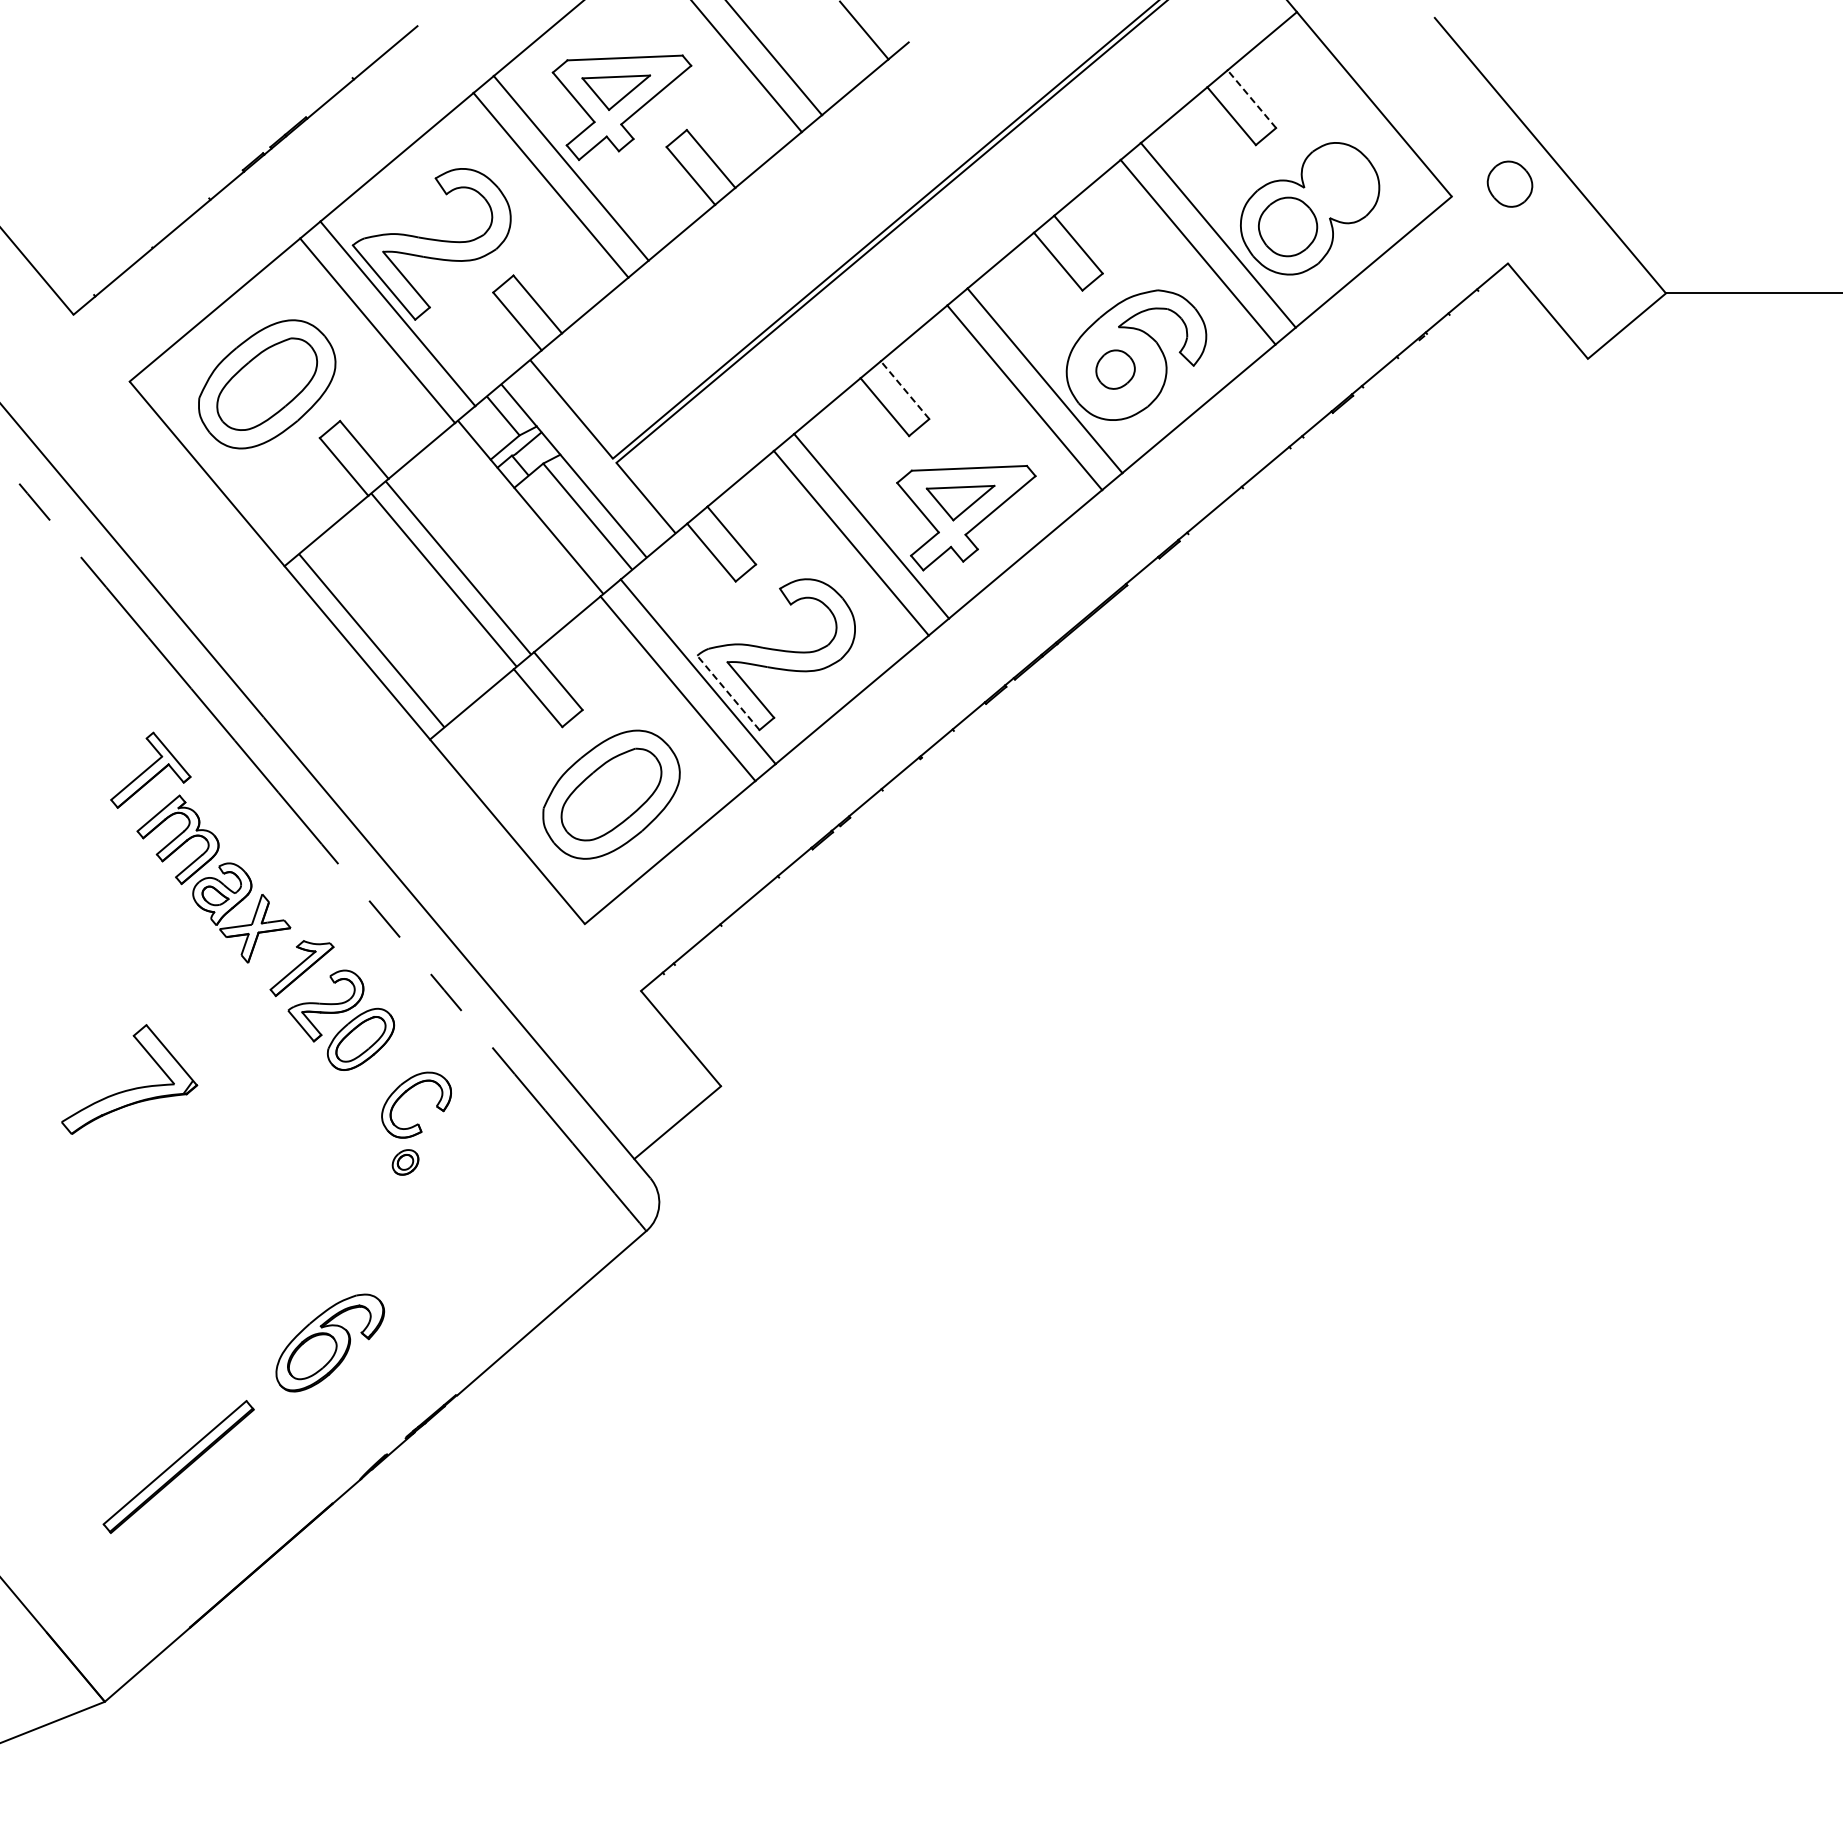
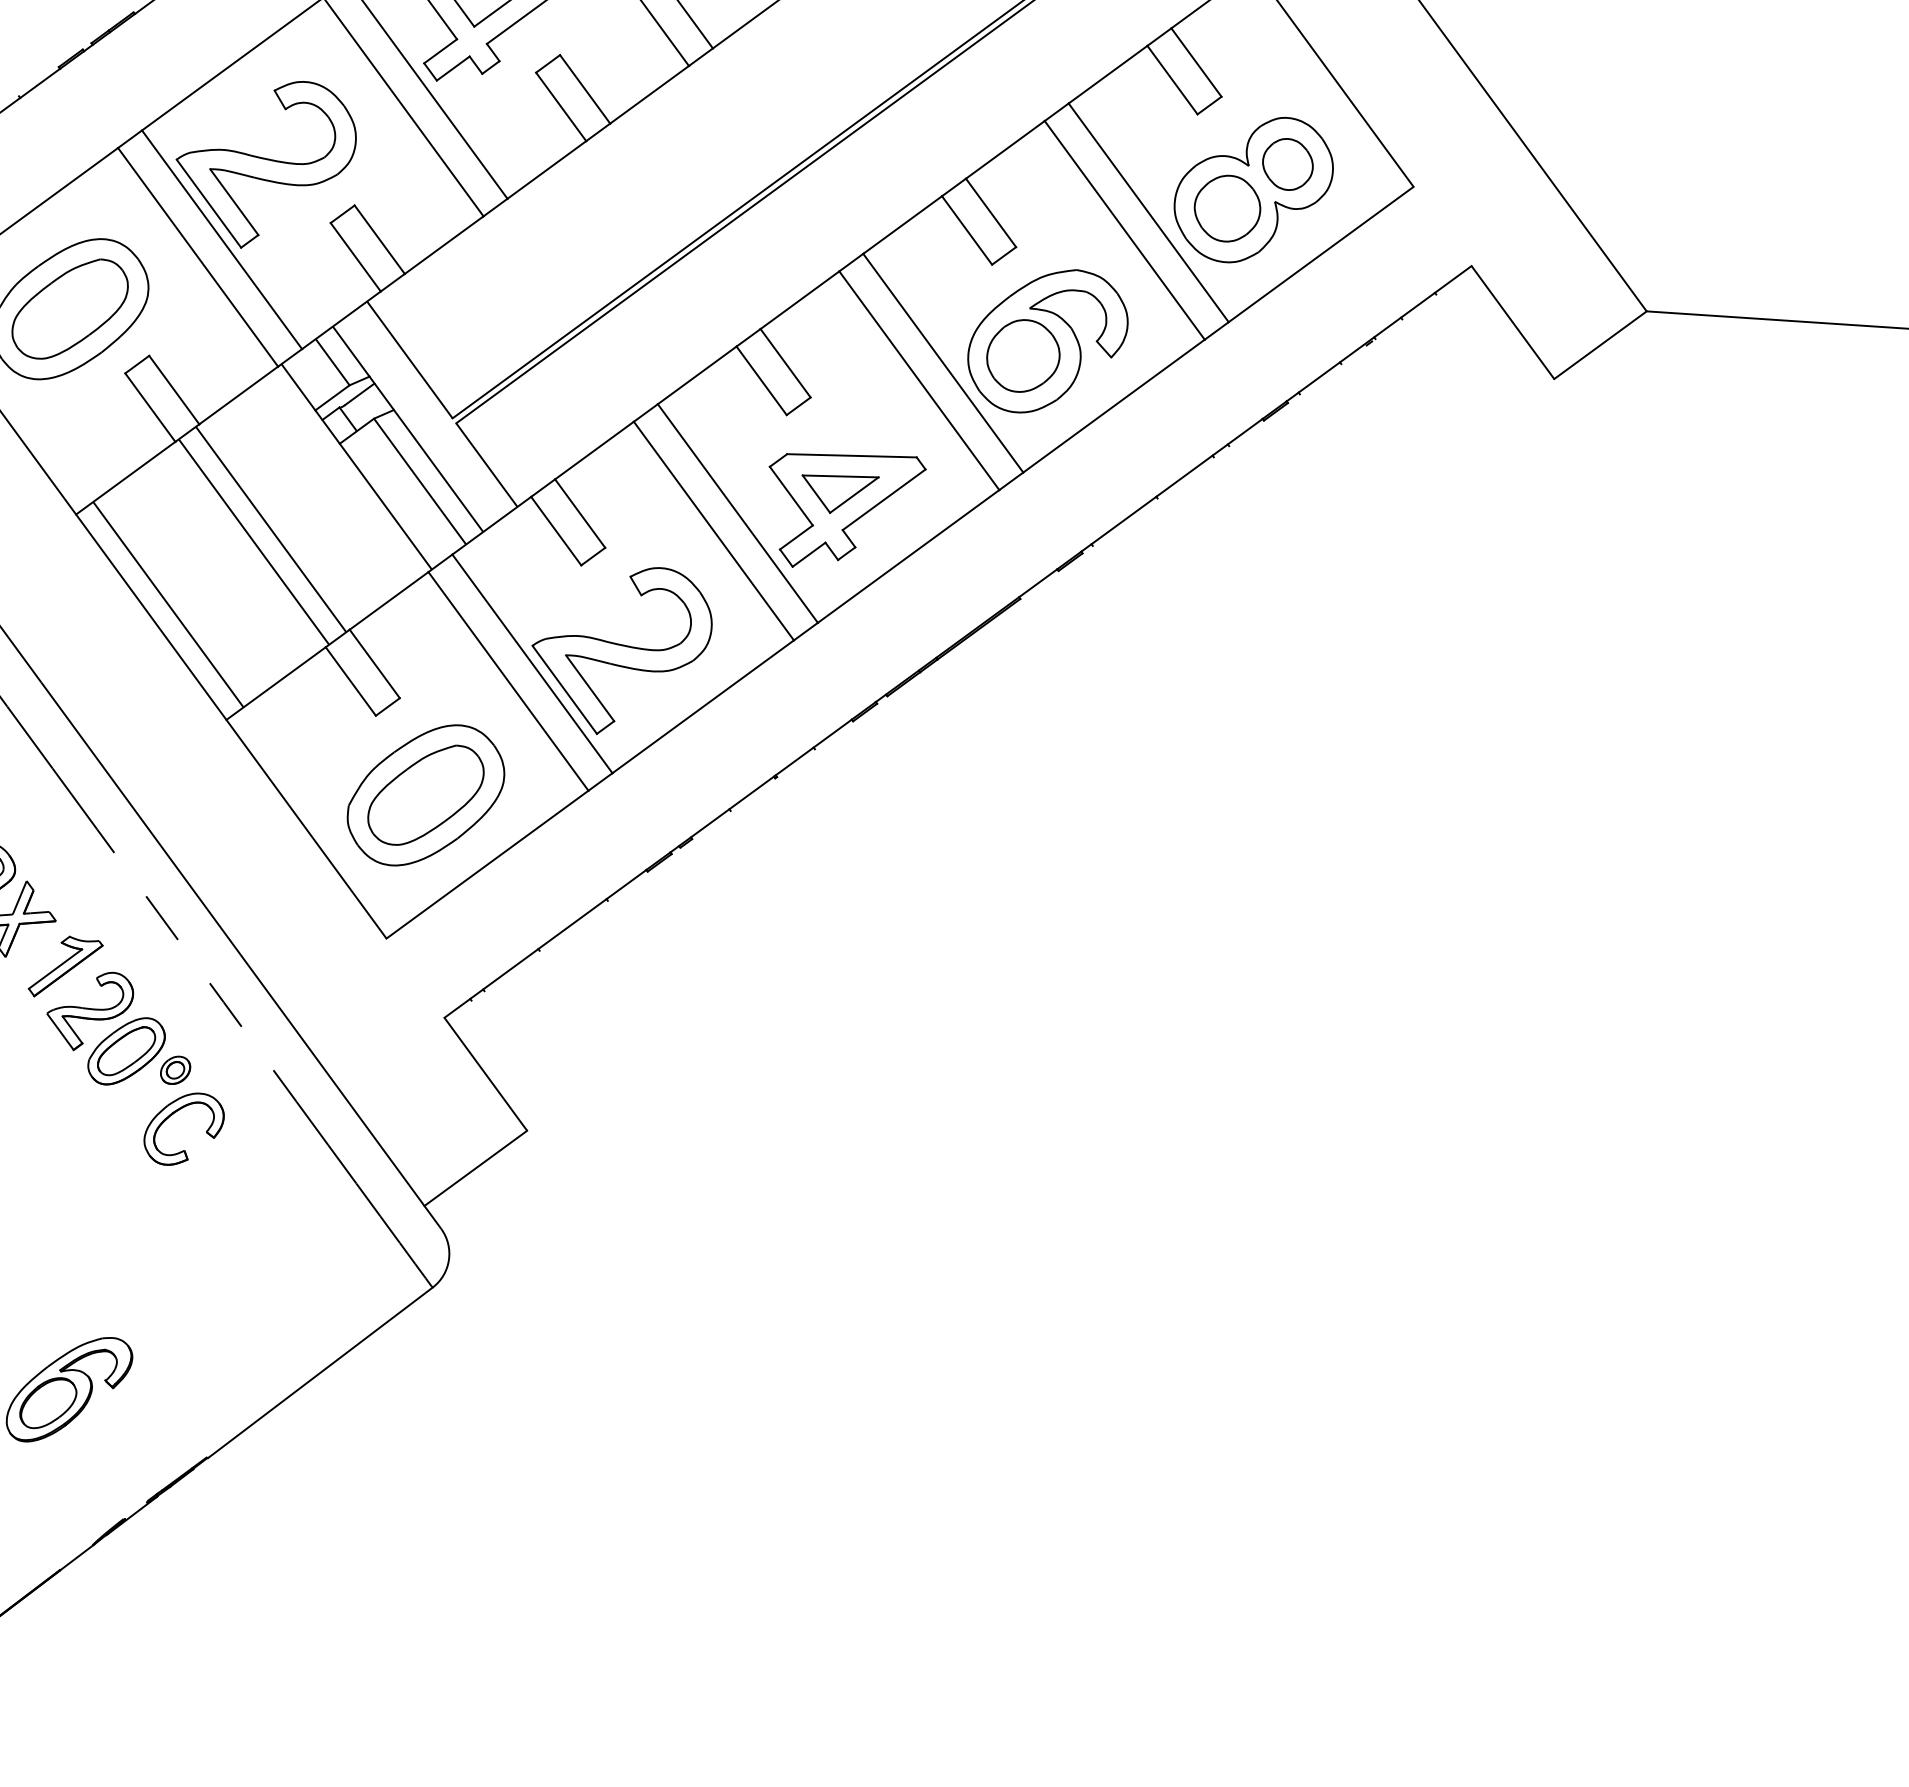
line: (1251, 99) -> (1196, 62), dashed -> solid
part: (1509, 183) -> (1287, 163), moved
part: (1115, 369) -> (1023, 355), size x1.67
line: (905, 390) -> (786, 363), dashed -> solid
line: (728, 692) -> (564, 689), dashed -> solid
part: (405, 1162) -> (175, 1070), moved

